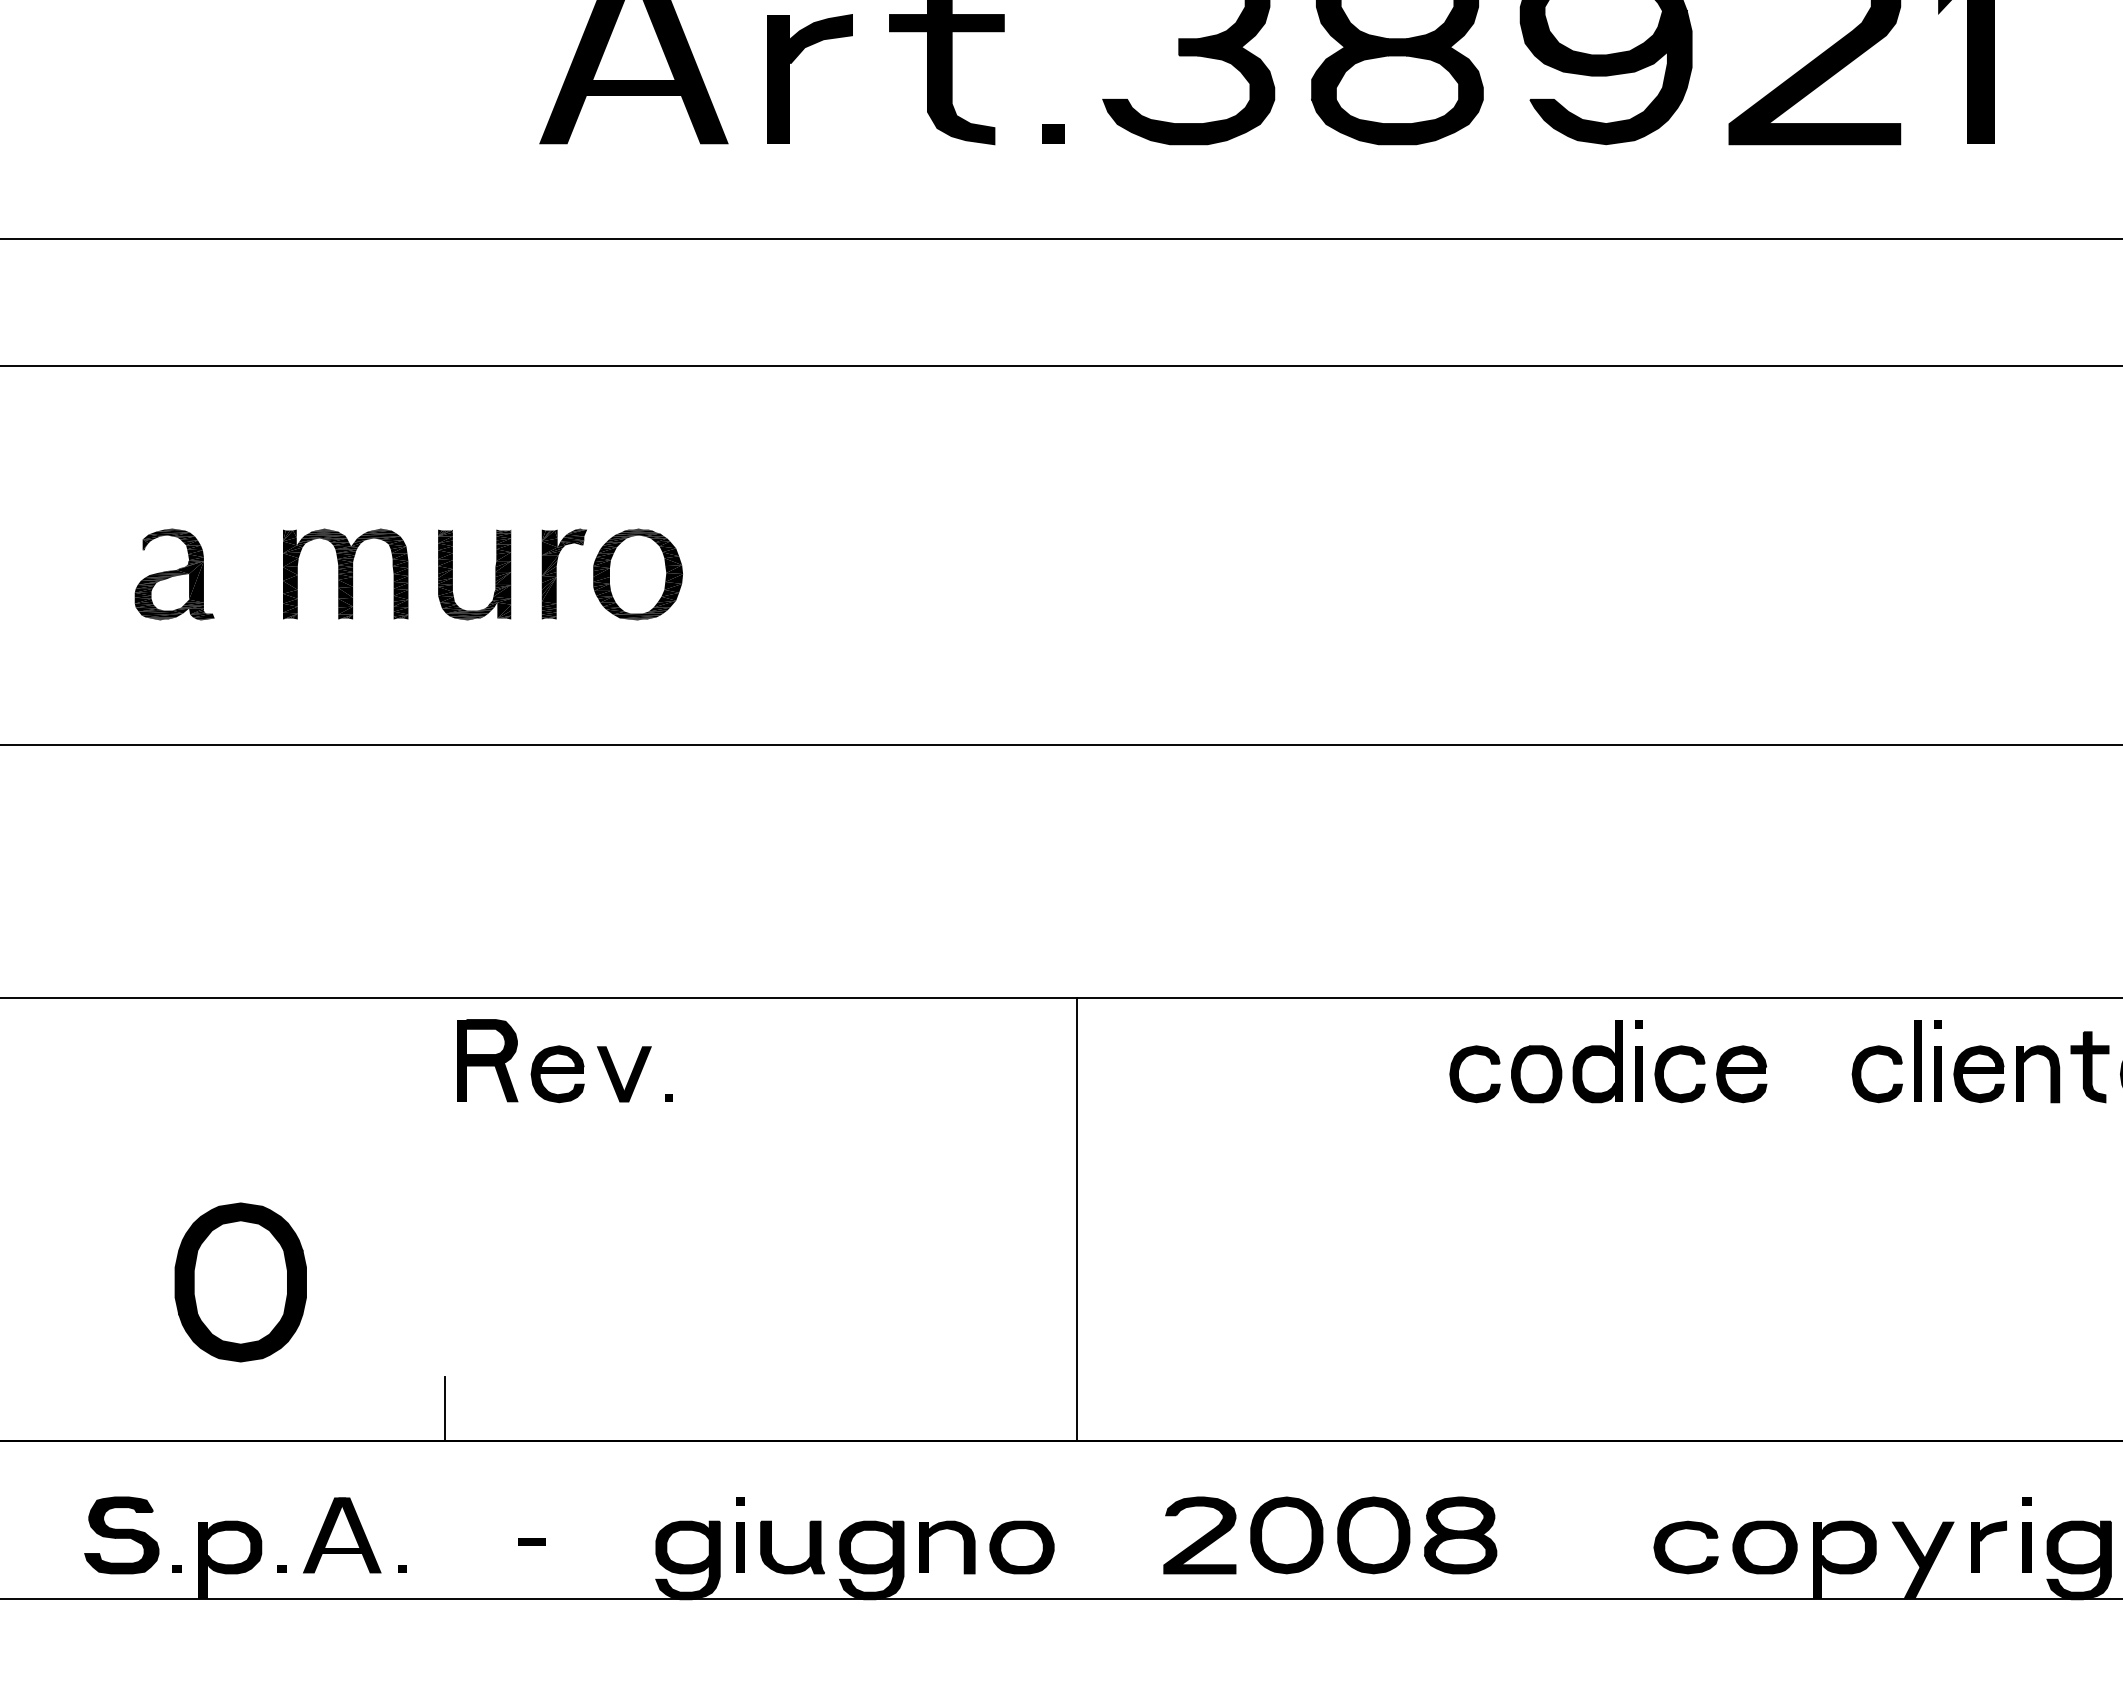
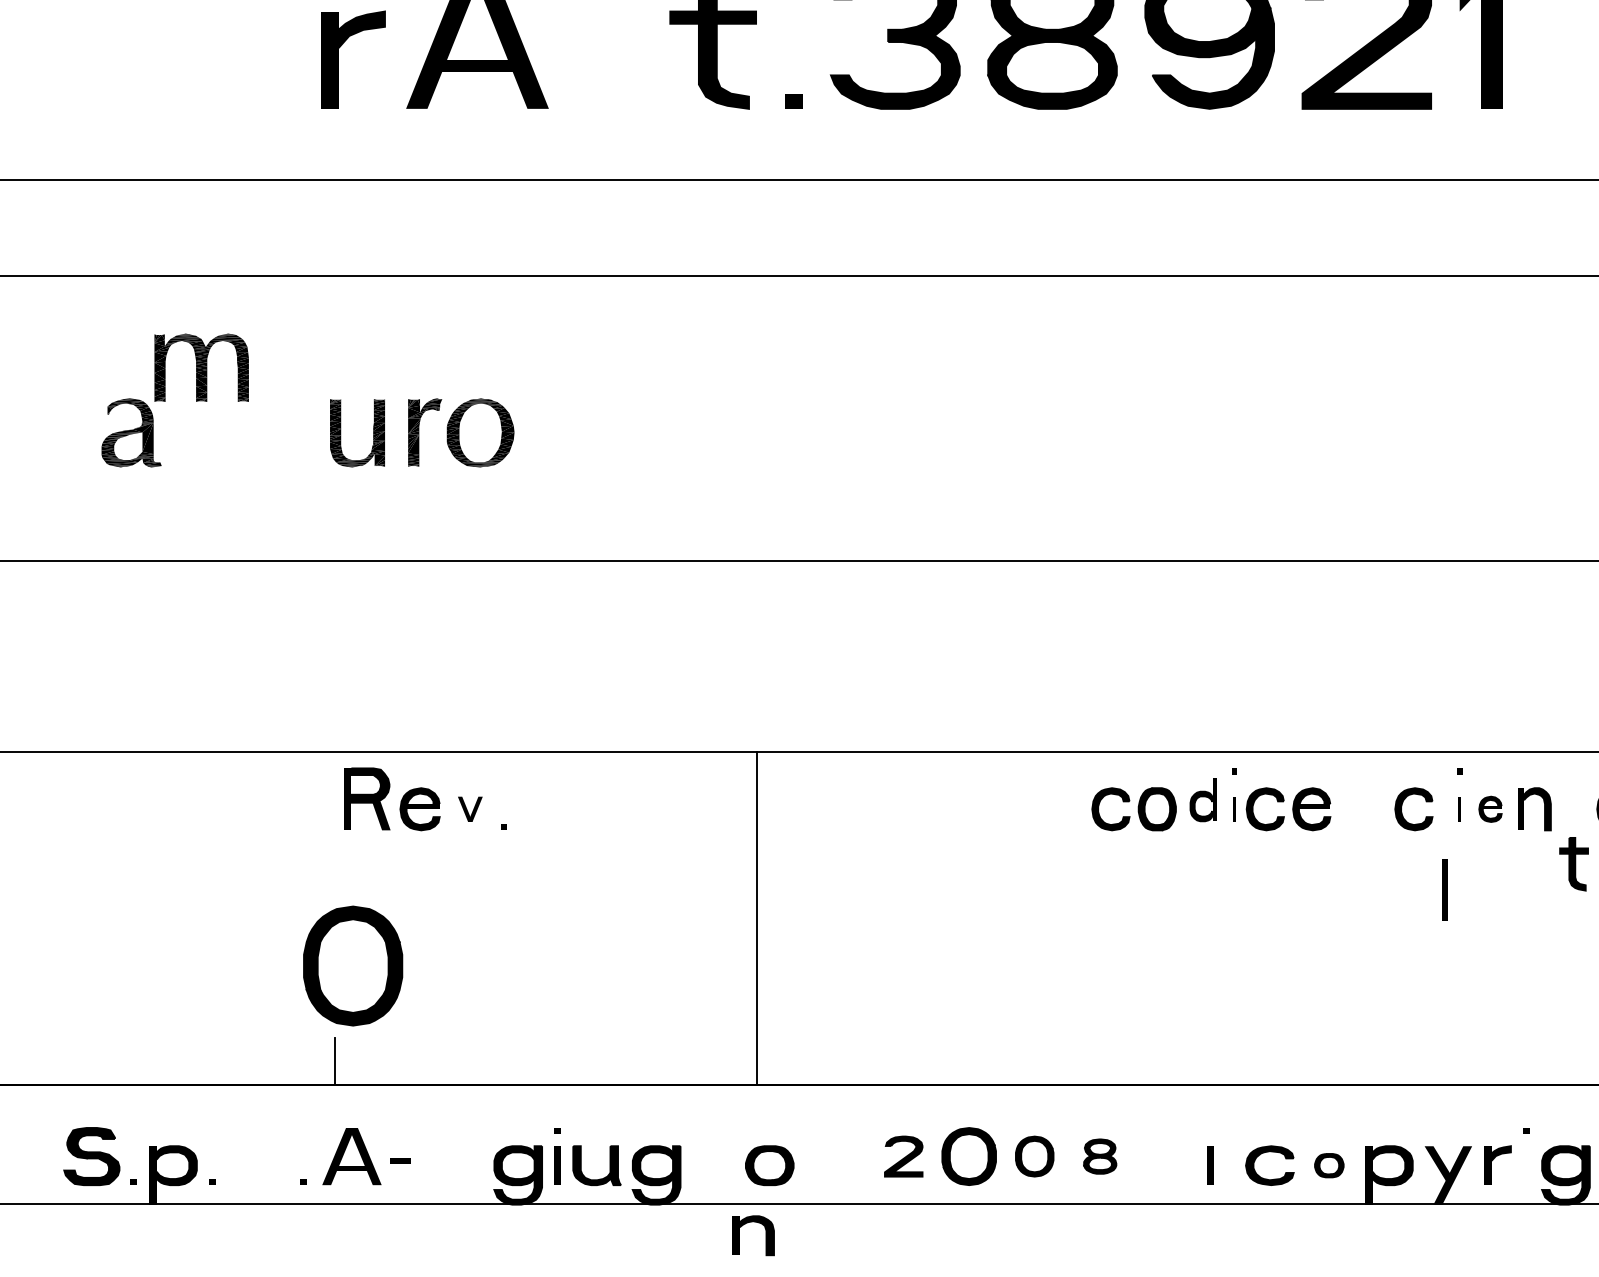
part: (789, 78) -> (337, 59), moved
part: (345, 573) -> (201, 367), moved
part: (1917, 1060) -> (1444, 889), moved
part: (1597, 1061) -> (1203, 799), size x0.7
part: (2089, 1067) -> (1573, 864), moved
part: (1638, 1073) -> (1234, 808), size x0.6
part: (1937, 1073) -> (1459, 808), size x0.6
part: (624, 1074) -> (470, 809), size x0.6
part: (1978, 1074) -> (1490, 809), size x0.6
line: (1077, 1218) -> (757, 917), moved
part: (240, 1282) -> (352, 966), moved
part: (342, 1535) -> (352, 1156), moved
part: (1199, 1535) -> (903, 1156), size x0.7
part: (1373, 1535) -> (1034, 1156), size x0.7
part: (1460, 1535) -> (1099, 1156), size x0.6
part: (963, 1547) -> (765, 1235), moved
part: (1764, 1547) -> (1328, 1165), size x0.6
part: (2026, 1547) -> (1209, 1165), moved

